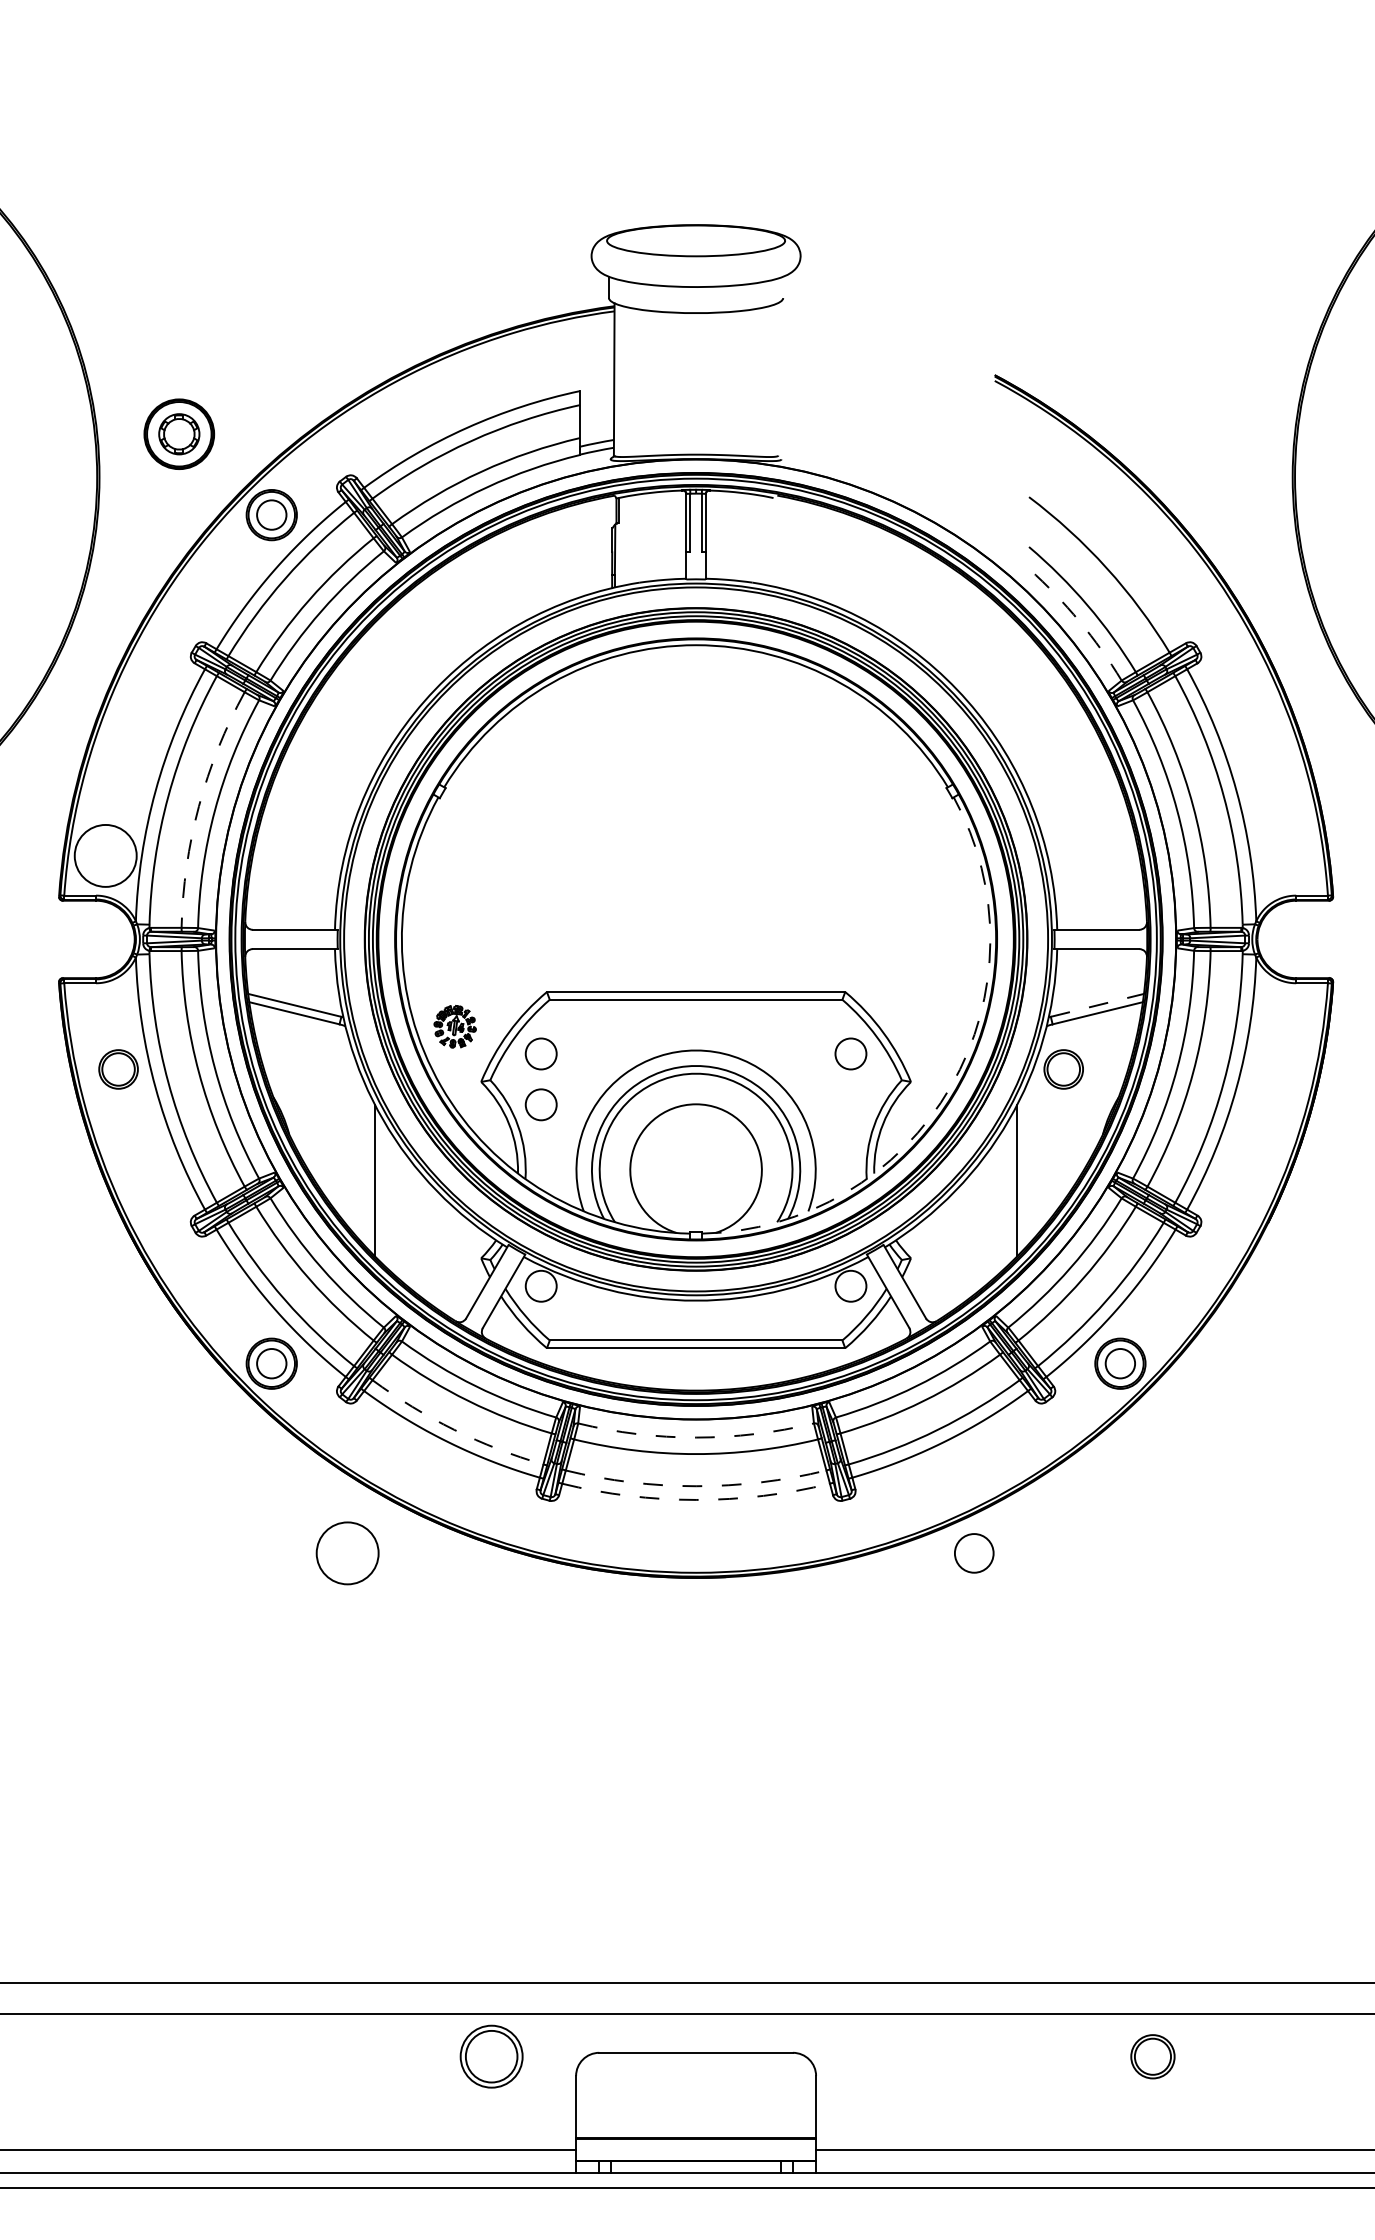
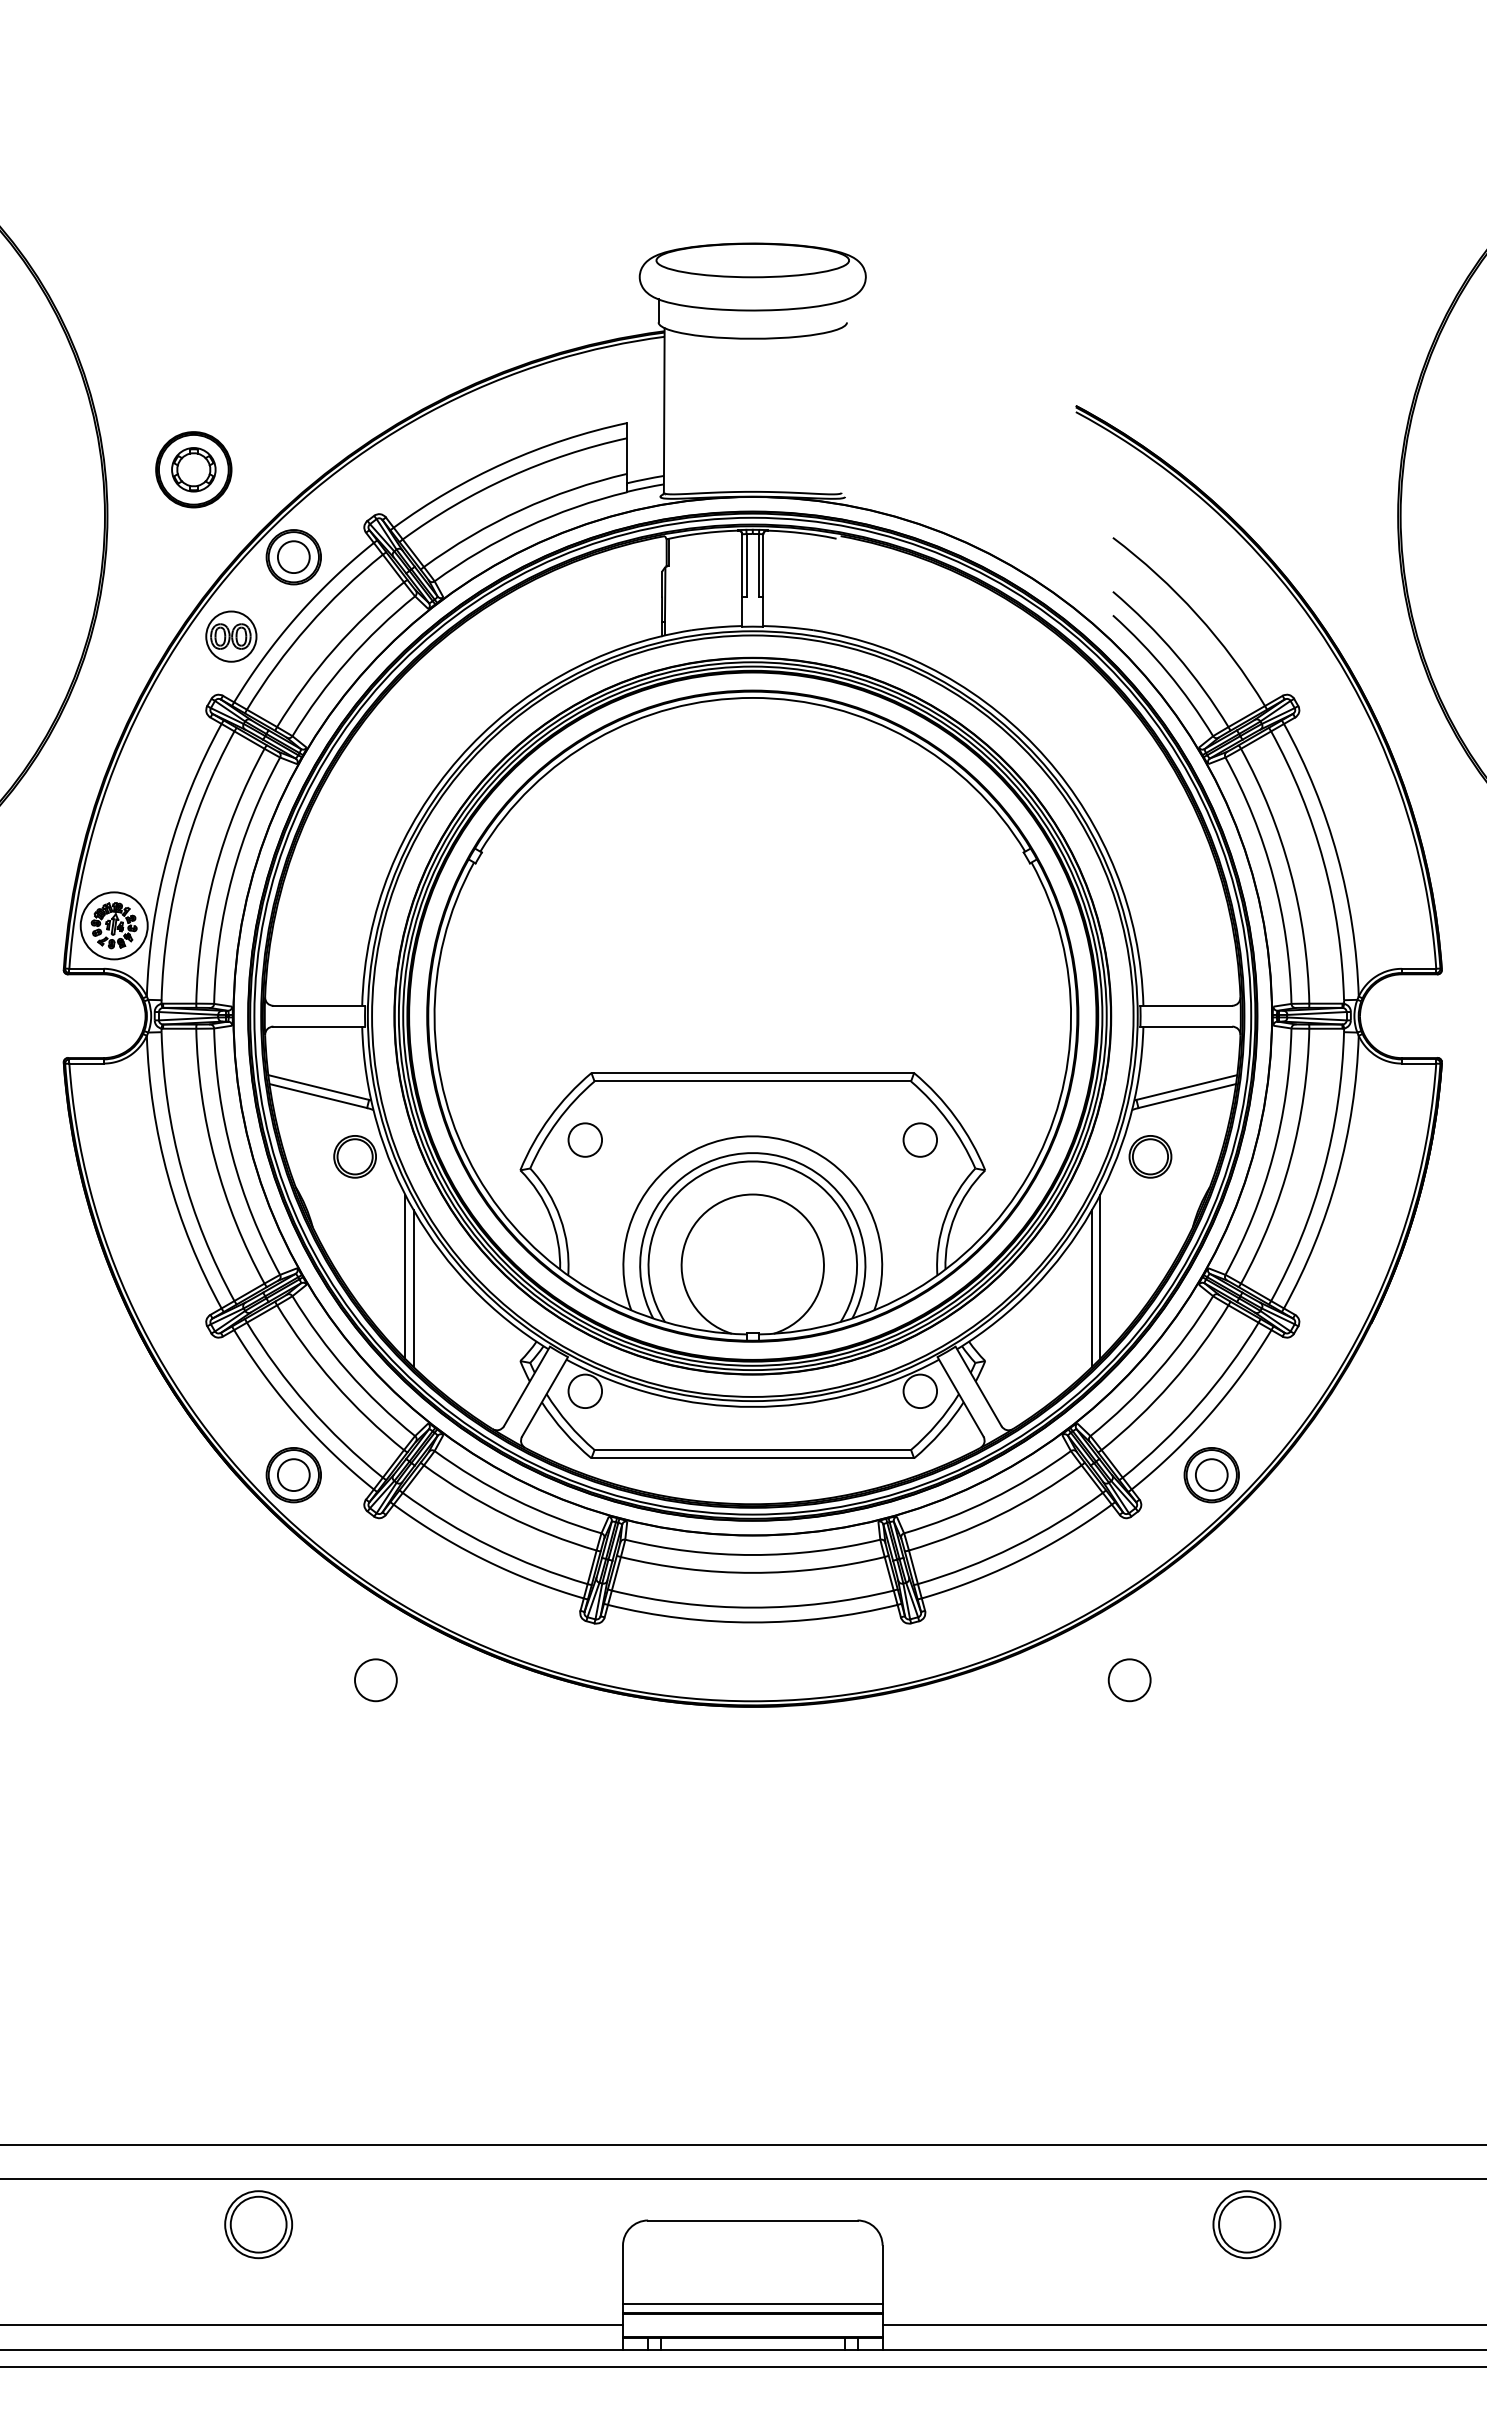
part: (214, 588) -> (231, 636), added
arc: (1079, 621) -> (1167, 672), dashed -> solid
arc: (199, 806) -> (215, 872), dashed -> solid
line: (1097, 1005) -> (1186, 1087), dashed -> solid
part: (454, 1026) -> (113, 925), moved
part: (118, 1069) -> (354, 1156), moved
arc: (950, 1086) -> (1028, 1175), dashed -> solid
circle: (540, 1104) -> (584, 1194), removed
line: (382, 1191) -> (413, 1288), added
line: (1009, 1191) -> (1091, 1288), added
arc: (454, 1429) -> (491, 1546), dashed -> solid
arc: (695, 1438) -> (752, 1555), dashed -> solid
arc: (695, 1486) -> (752, 1607), dashed -> solid
arc: (695, 1499) -> (752, 1622), dashed -> solid
circle: (347, 1553) -> (375, 1680), size x0.62
circle: (974, 1553) -> (1129, 1680), moved
part: (491, 2056) -> (258, 2224), moved
part: (1152, 2056) -> (1246, 2224), size x1.43
line: (695, 2130) -> (752, 2304), added

